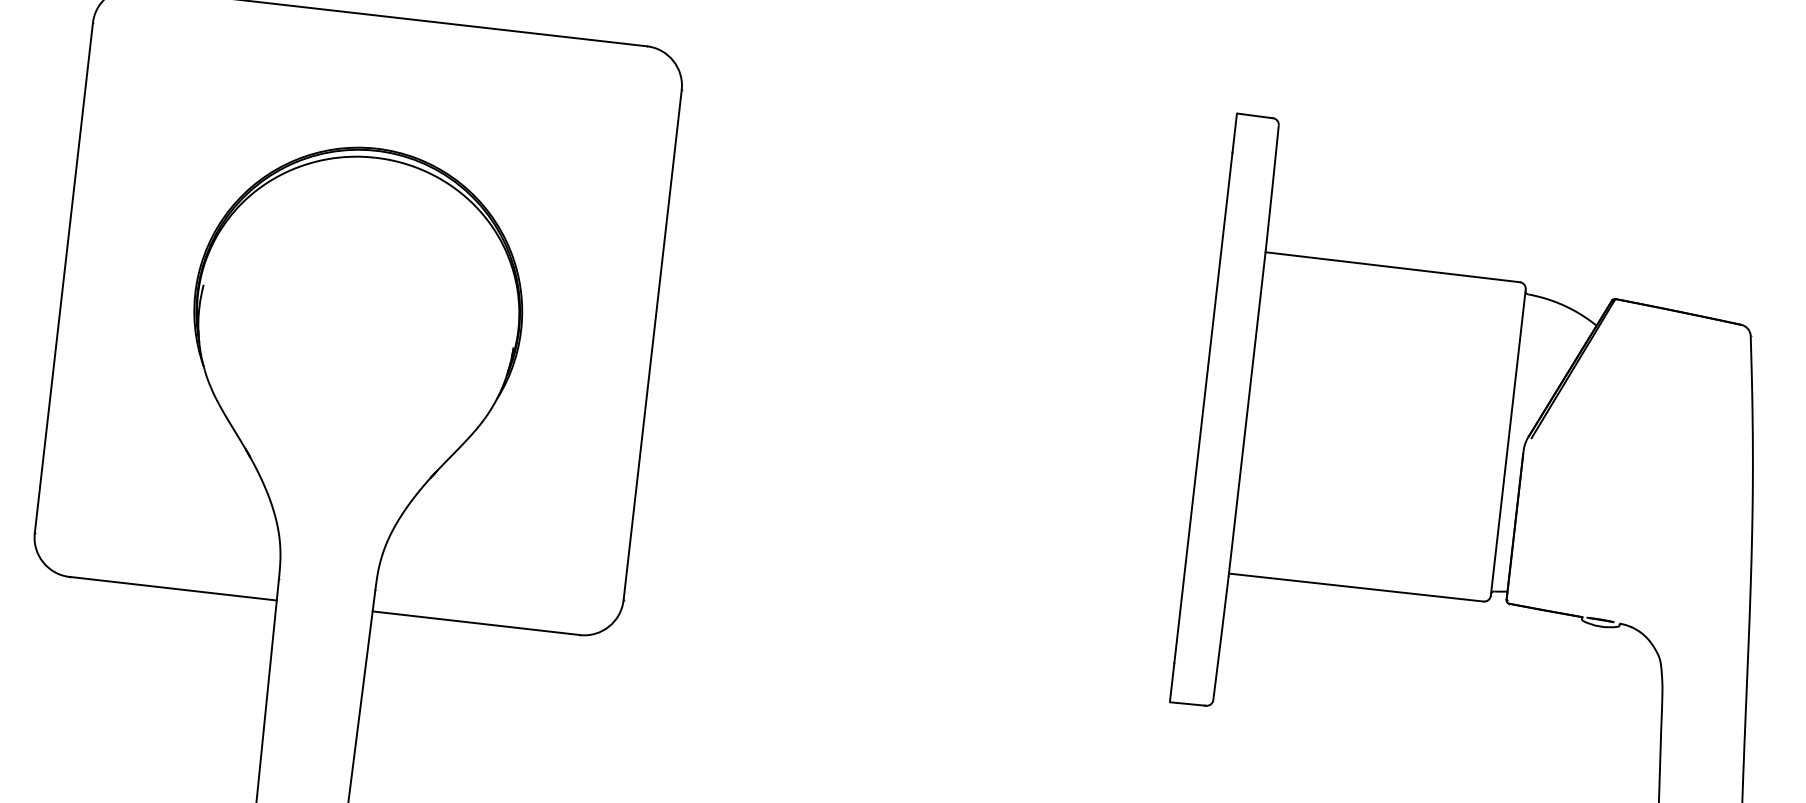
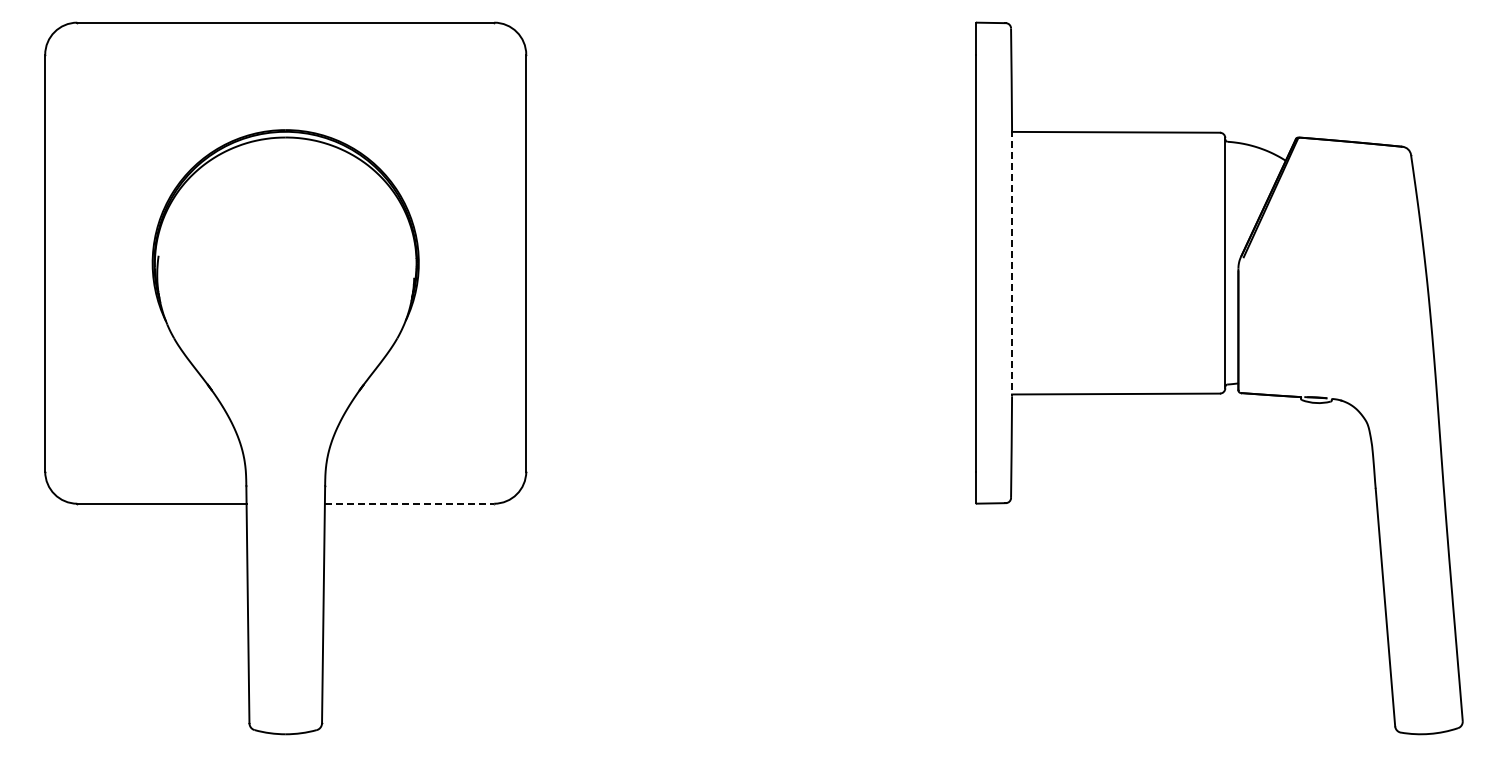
line: (1247, 413) -> (1012, 263), solid -> dashed
line: (476, 623) -> (409, 503), solid -> dashed

